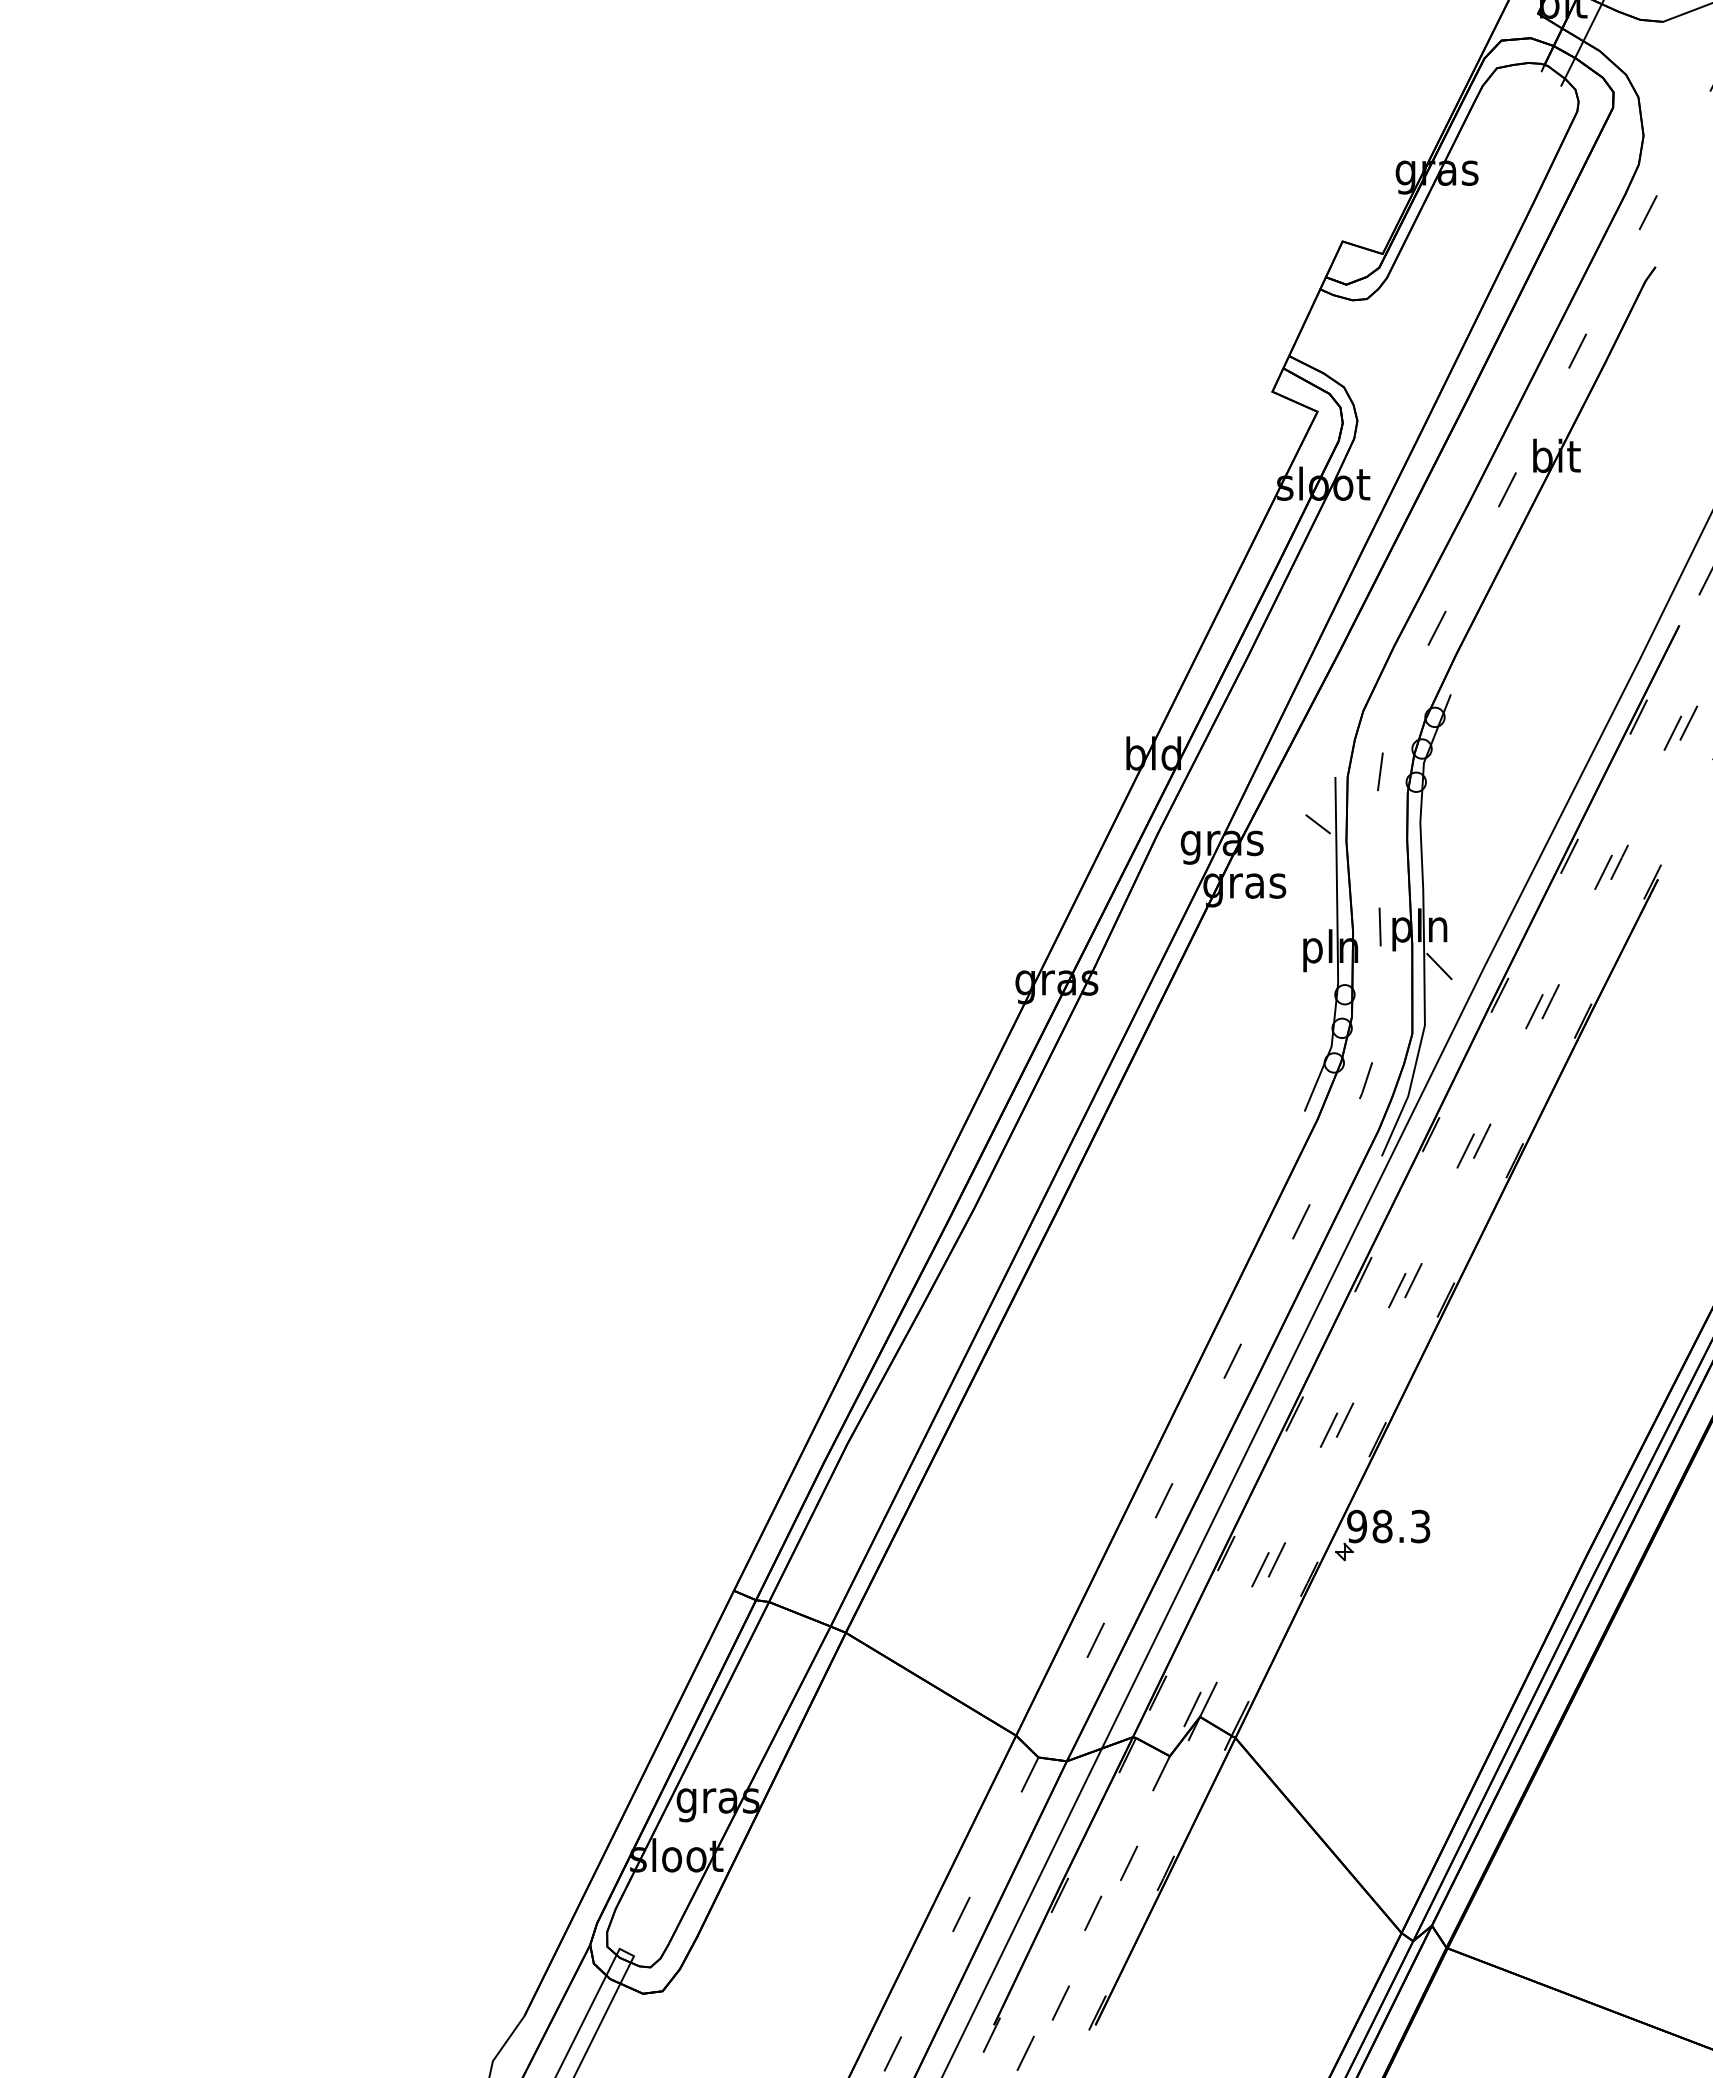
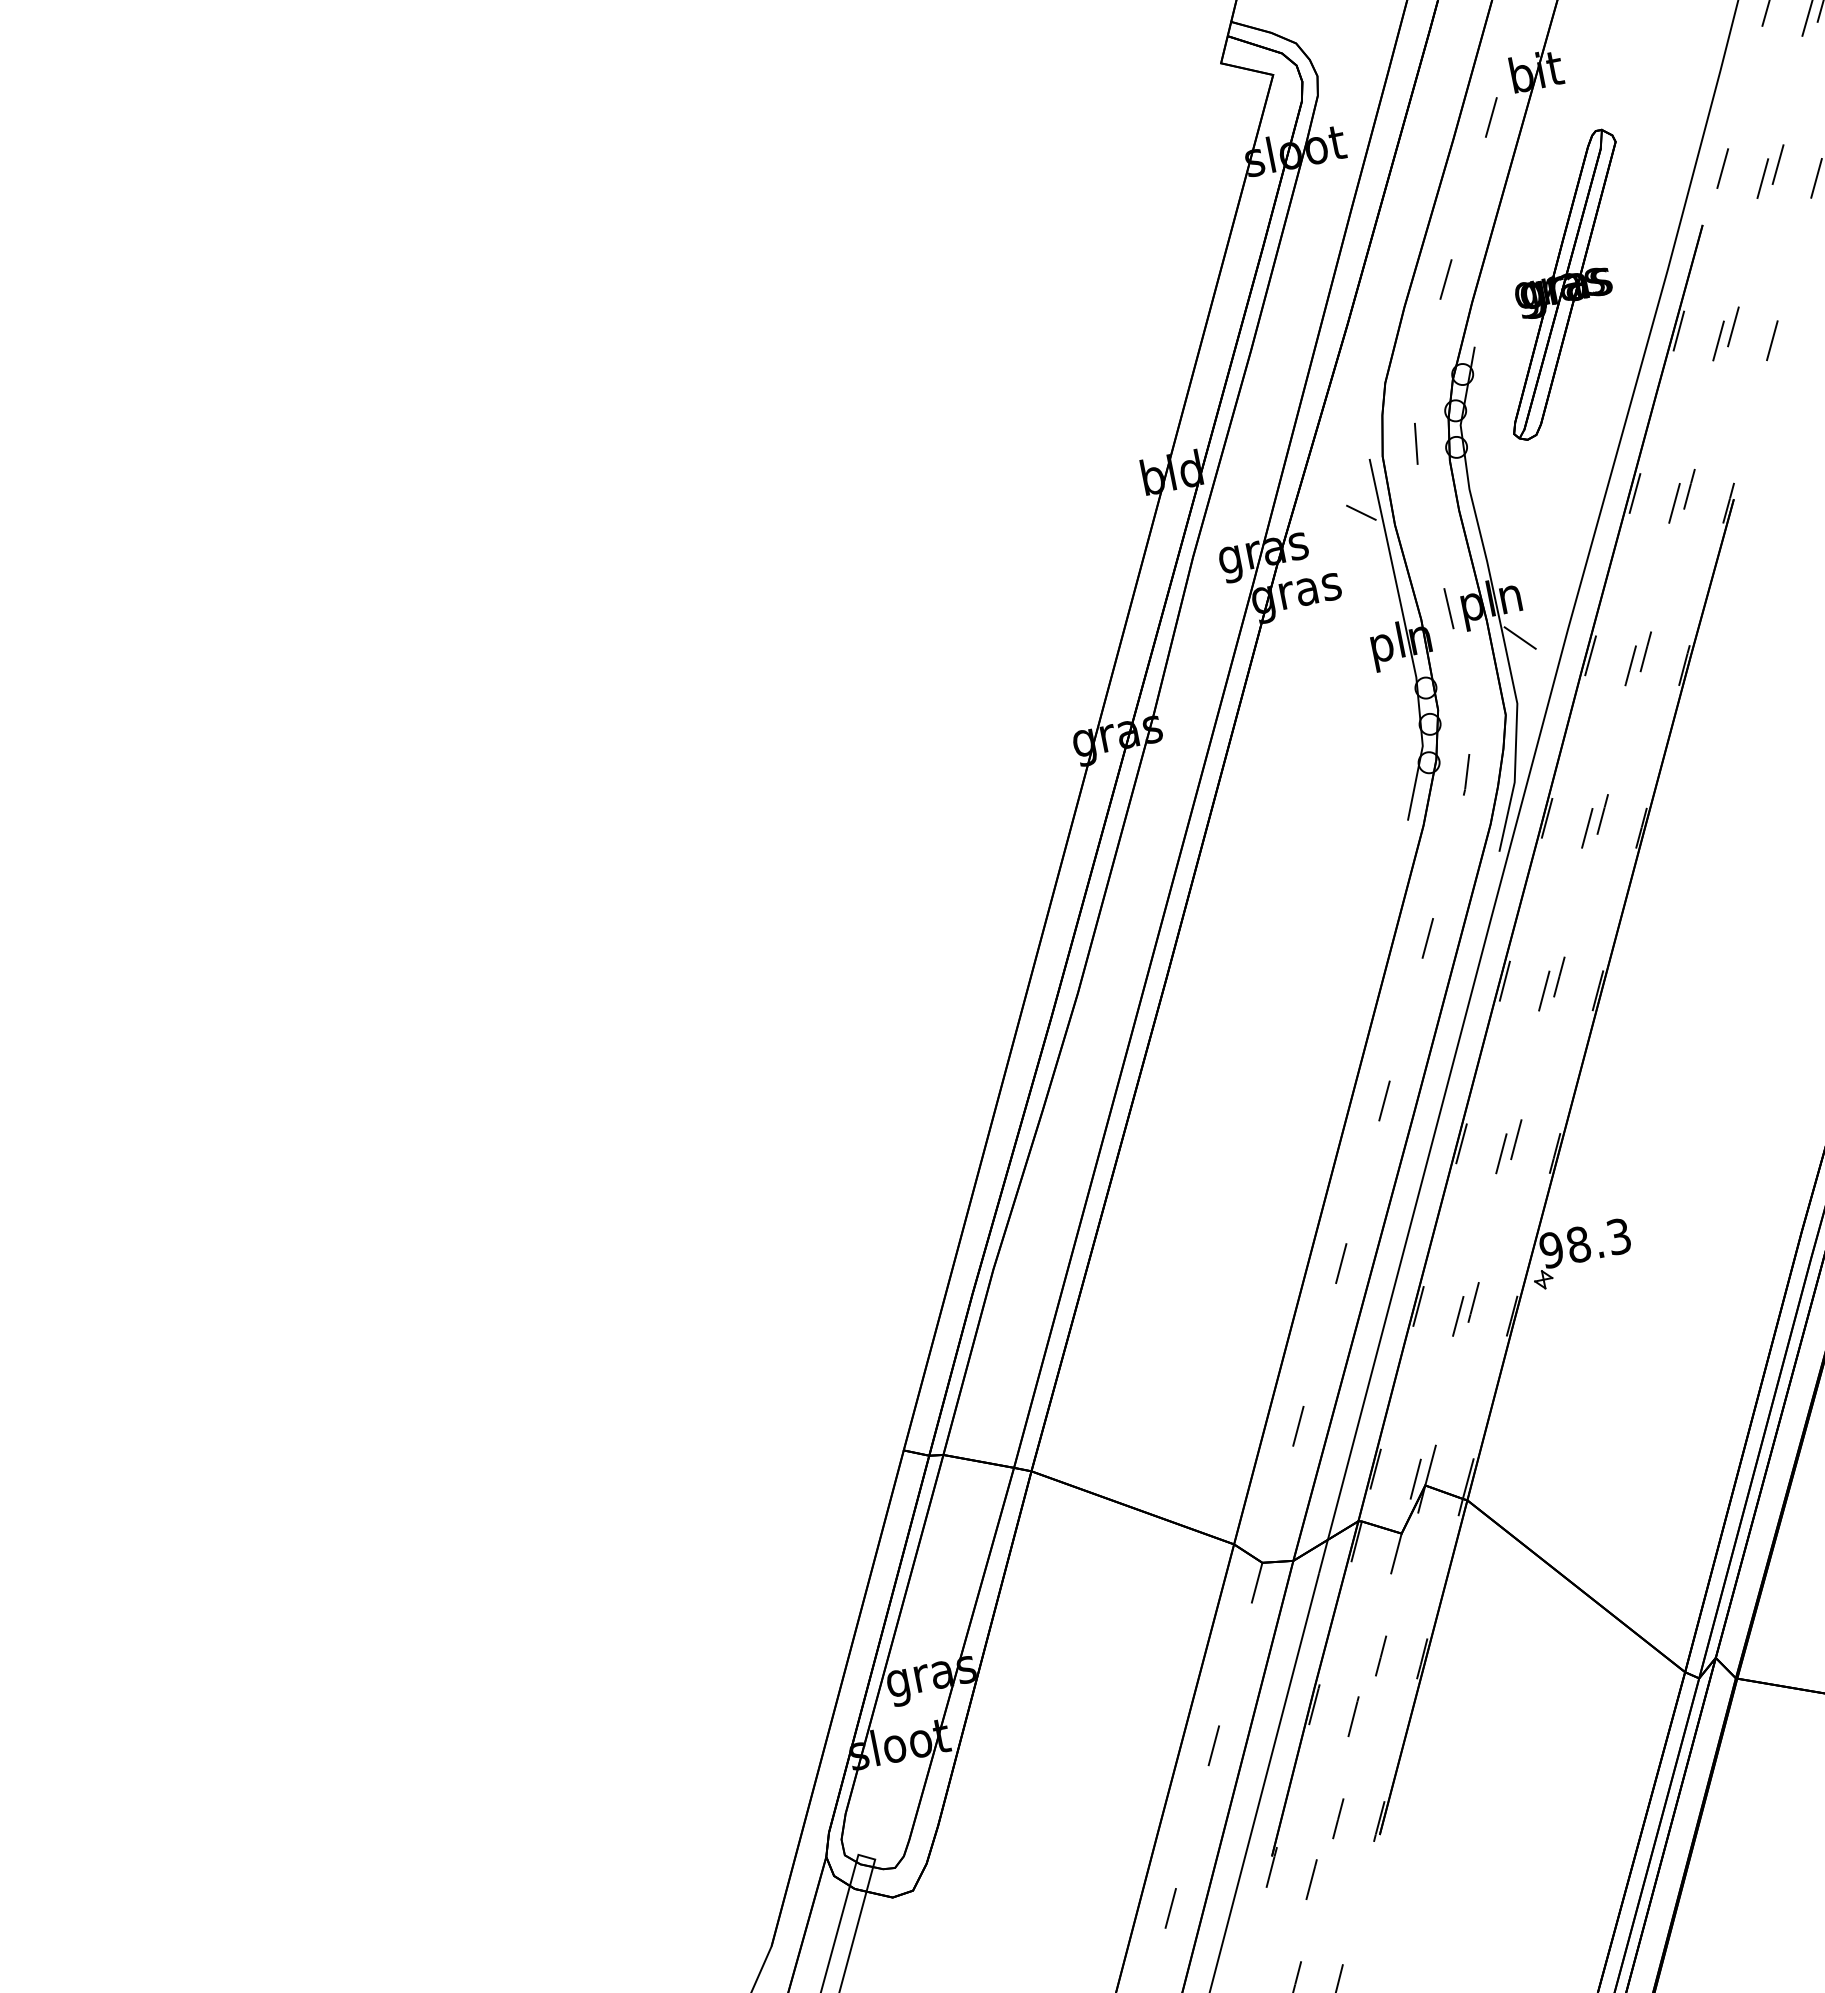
part: (1542, 654) -> (1563, 284), added

